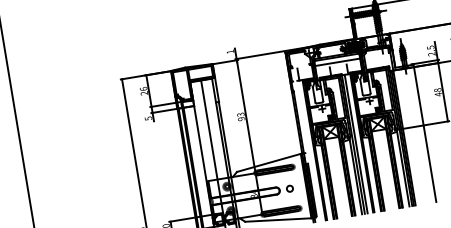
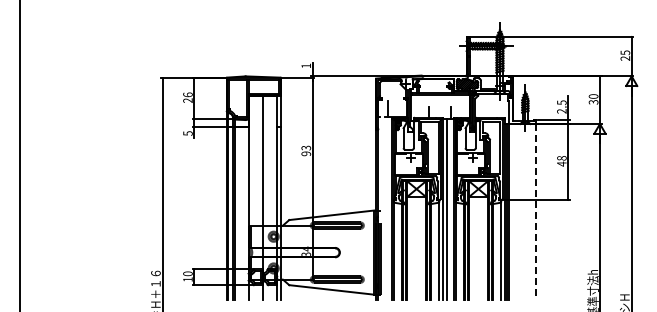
line: (336, 62) -> (439, 101), removed
line: (425, 134) -> (536, 212), solid -> dashed
circle: (289, 188) -> (352, 252), removed

